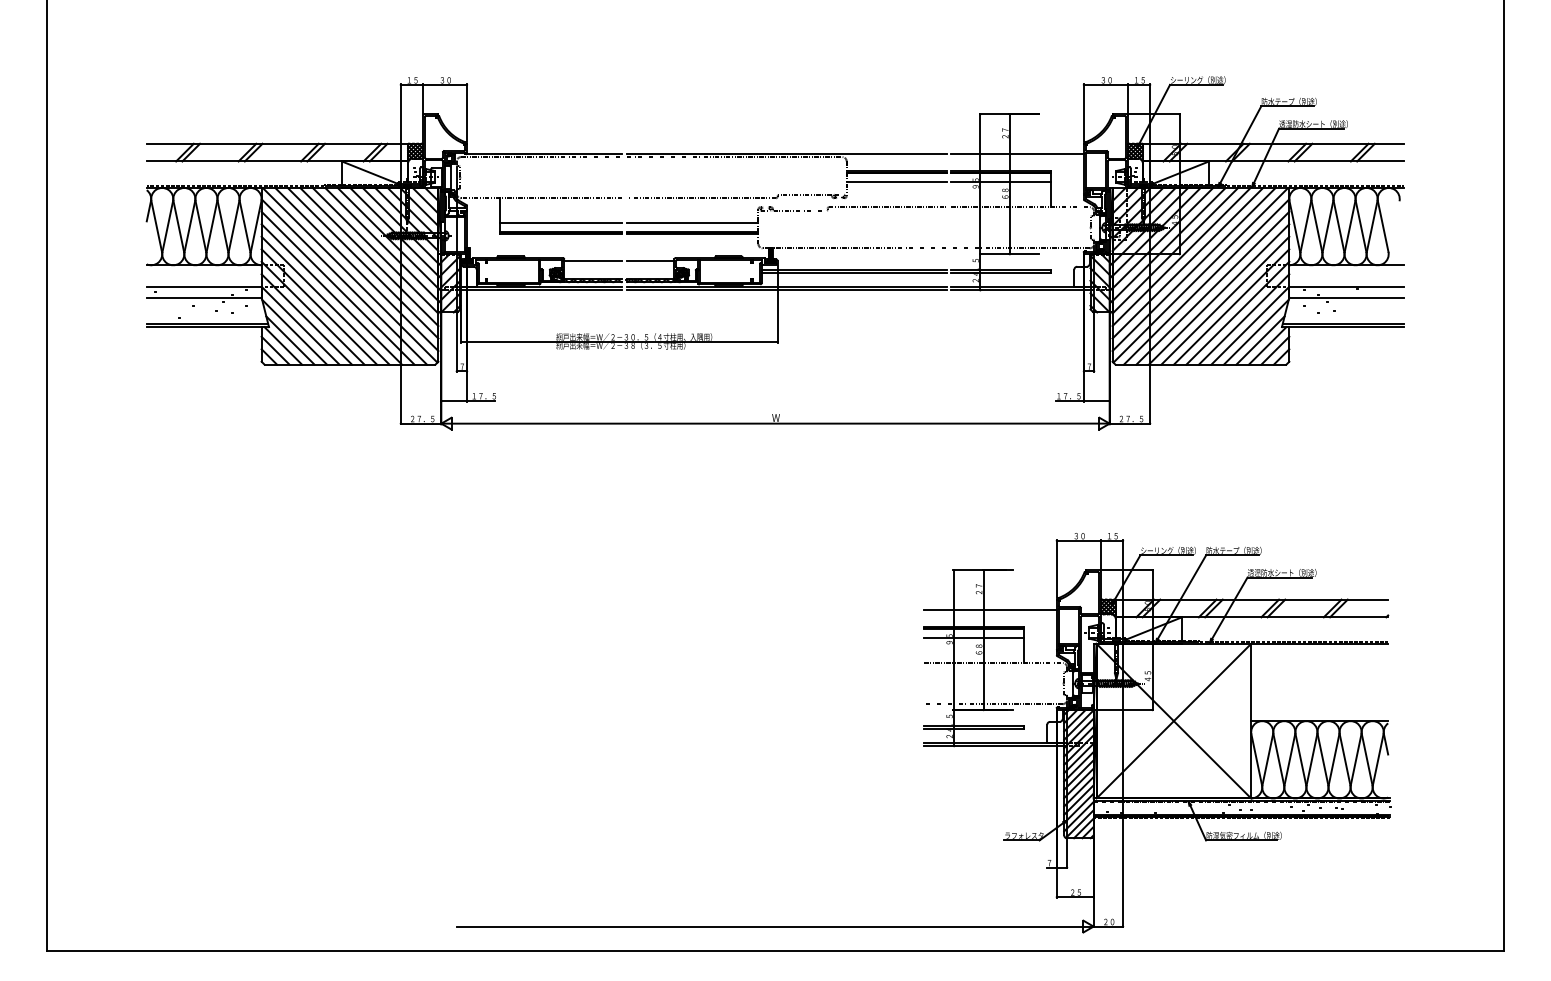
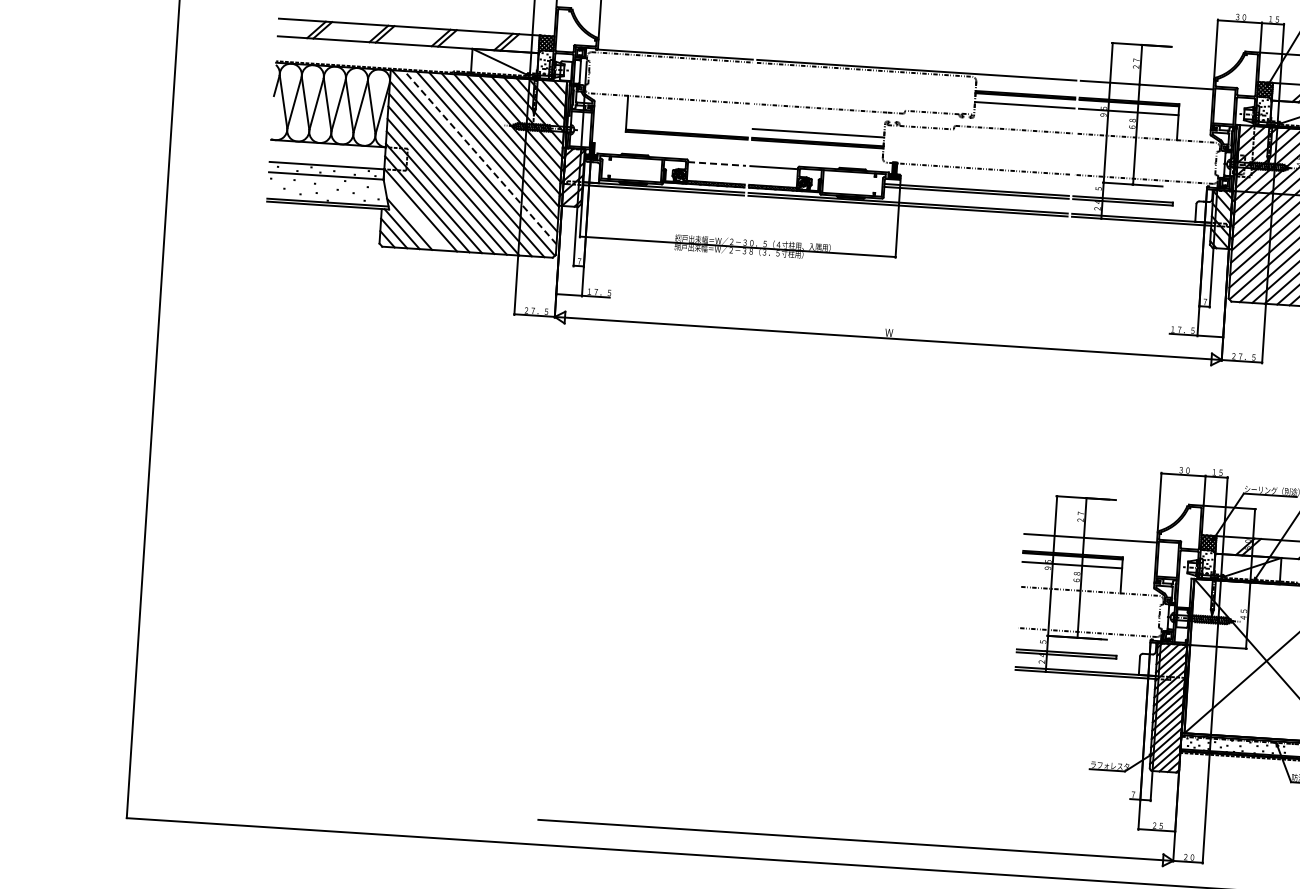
line: (561, 223) -> (687, 124), removed
line: (593, 260) -> (717, 163), solid -> dashed
line: (356, 269) -> (480, 157), solid -> dashed
line: (294, 331) -> (414, 215), removed

